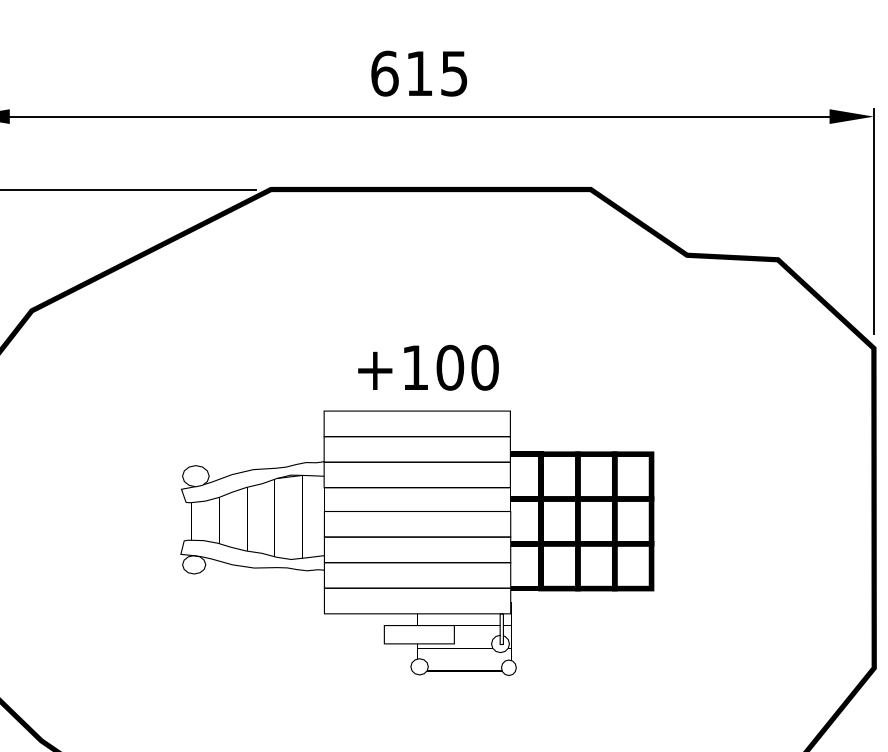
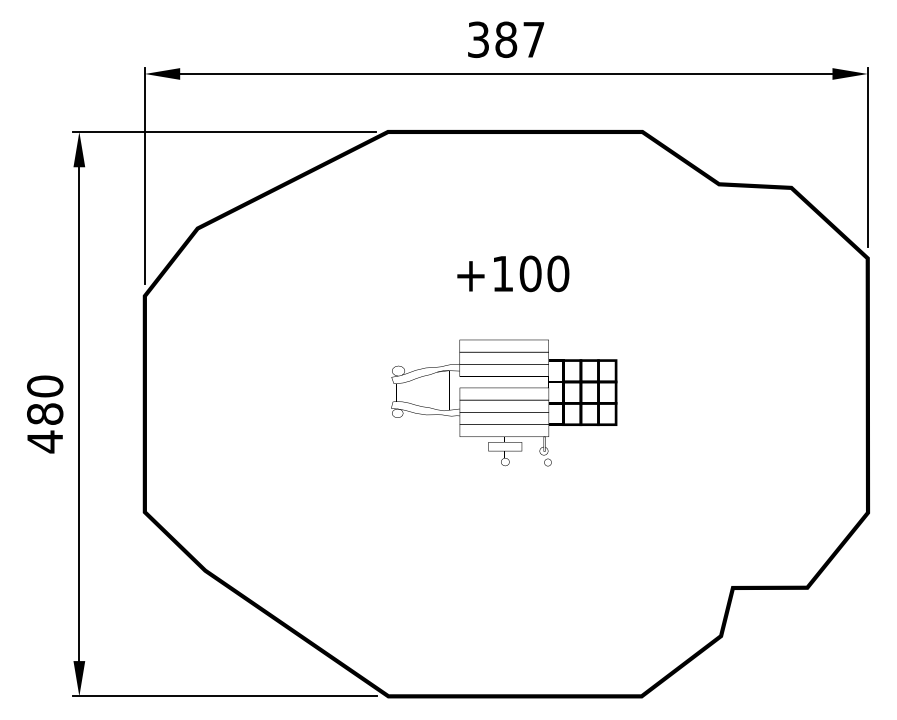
text: (418, 73) -> (505, 39), 615 -> 387
part: (416, 510) -> (503, 387), size x0.6

